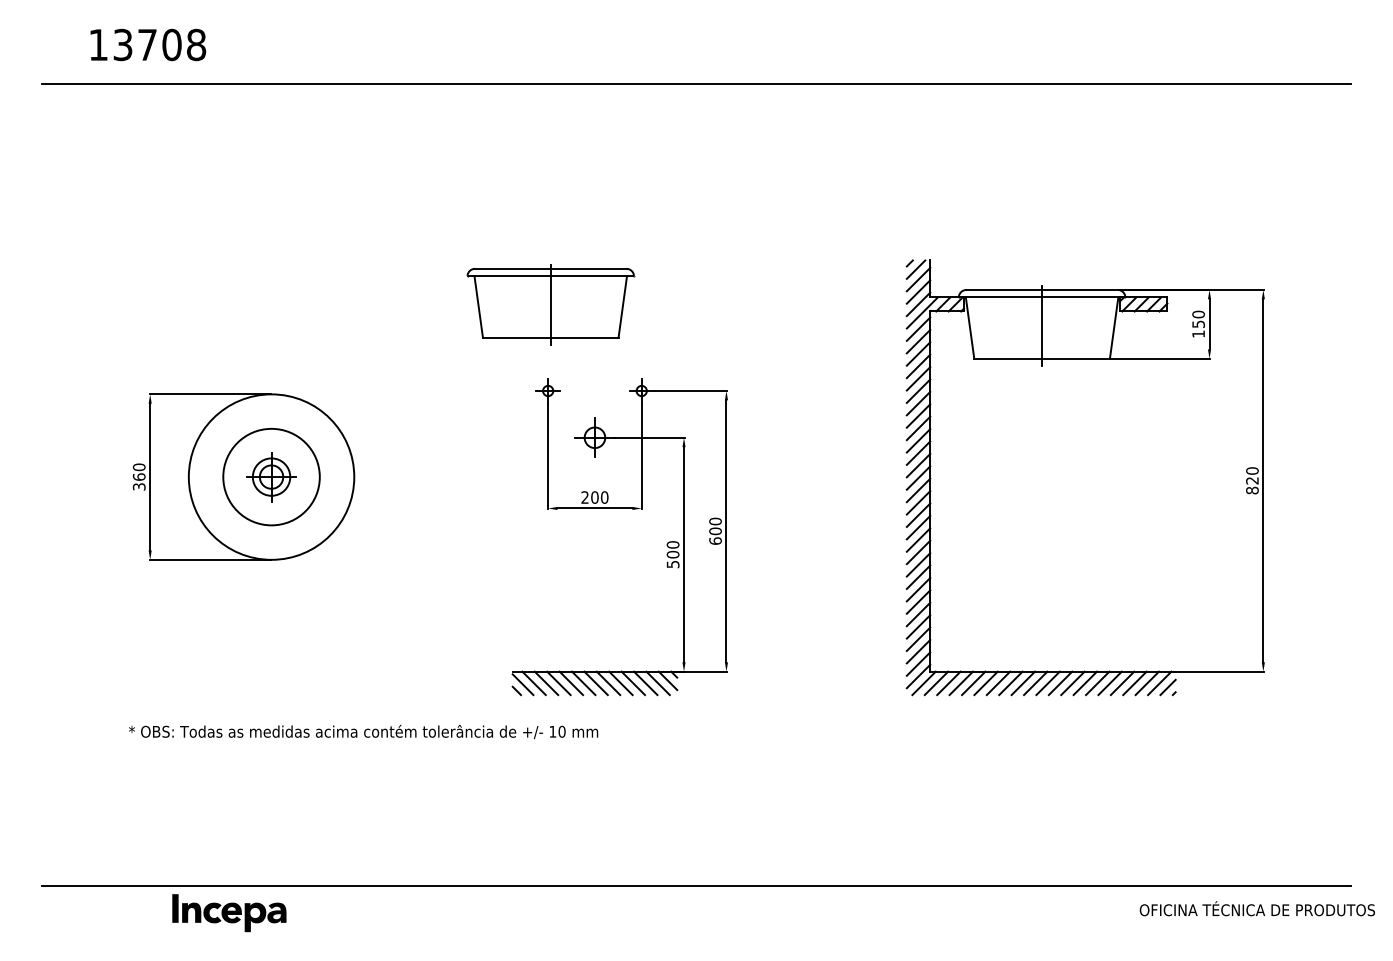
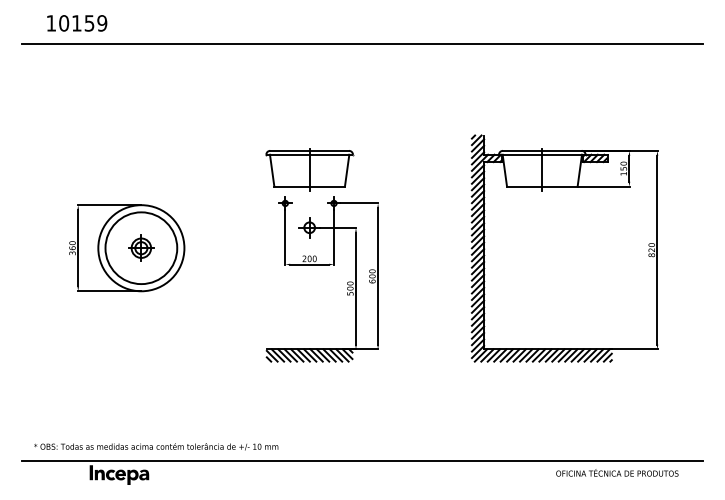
text: (160, 45) -> (83, 23), 13708 -> 10159
part: (550, 304) -> (309, 169), moved
circle: (271, 477) -> (141, 248), size x1.43
text: (364, 731) -> (156, 446), moved
text: (1257, 908) -> (617, 472), moved

